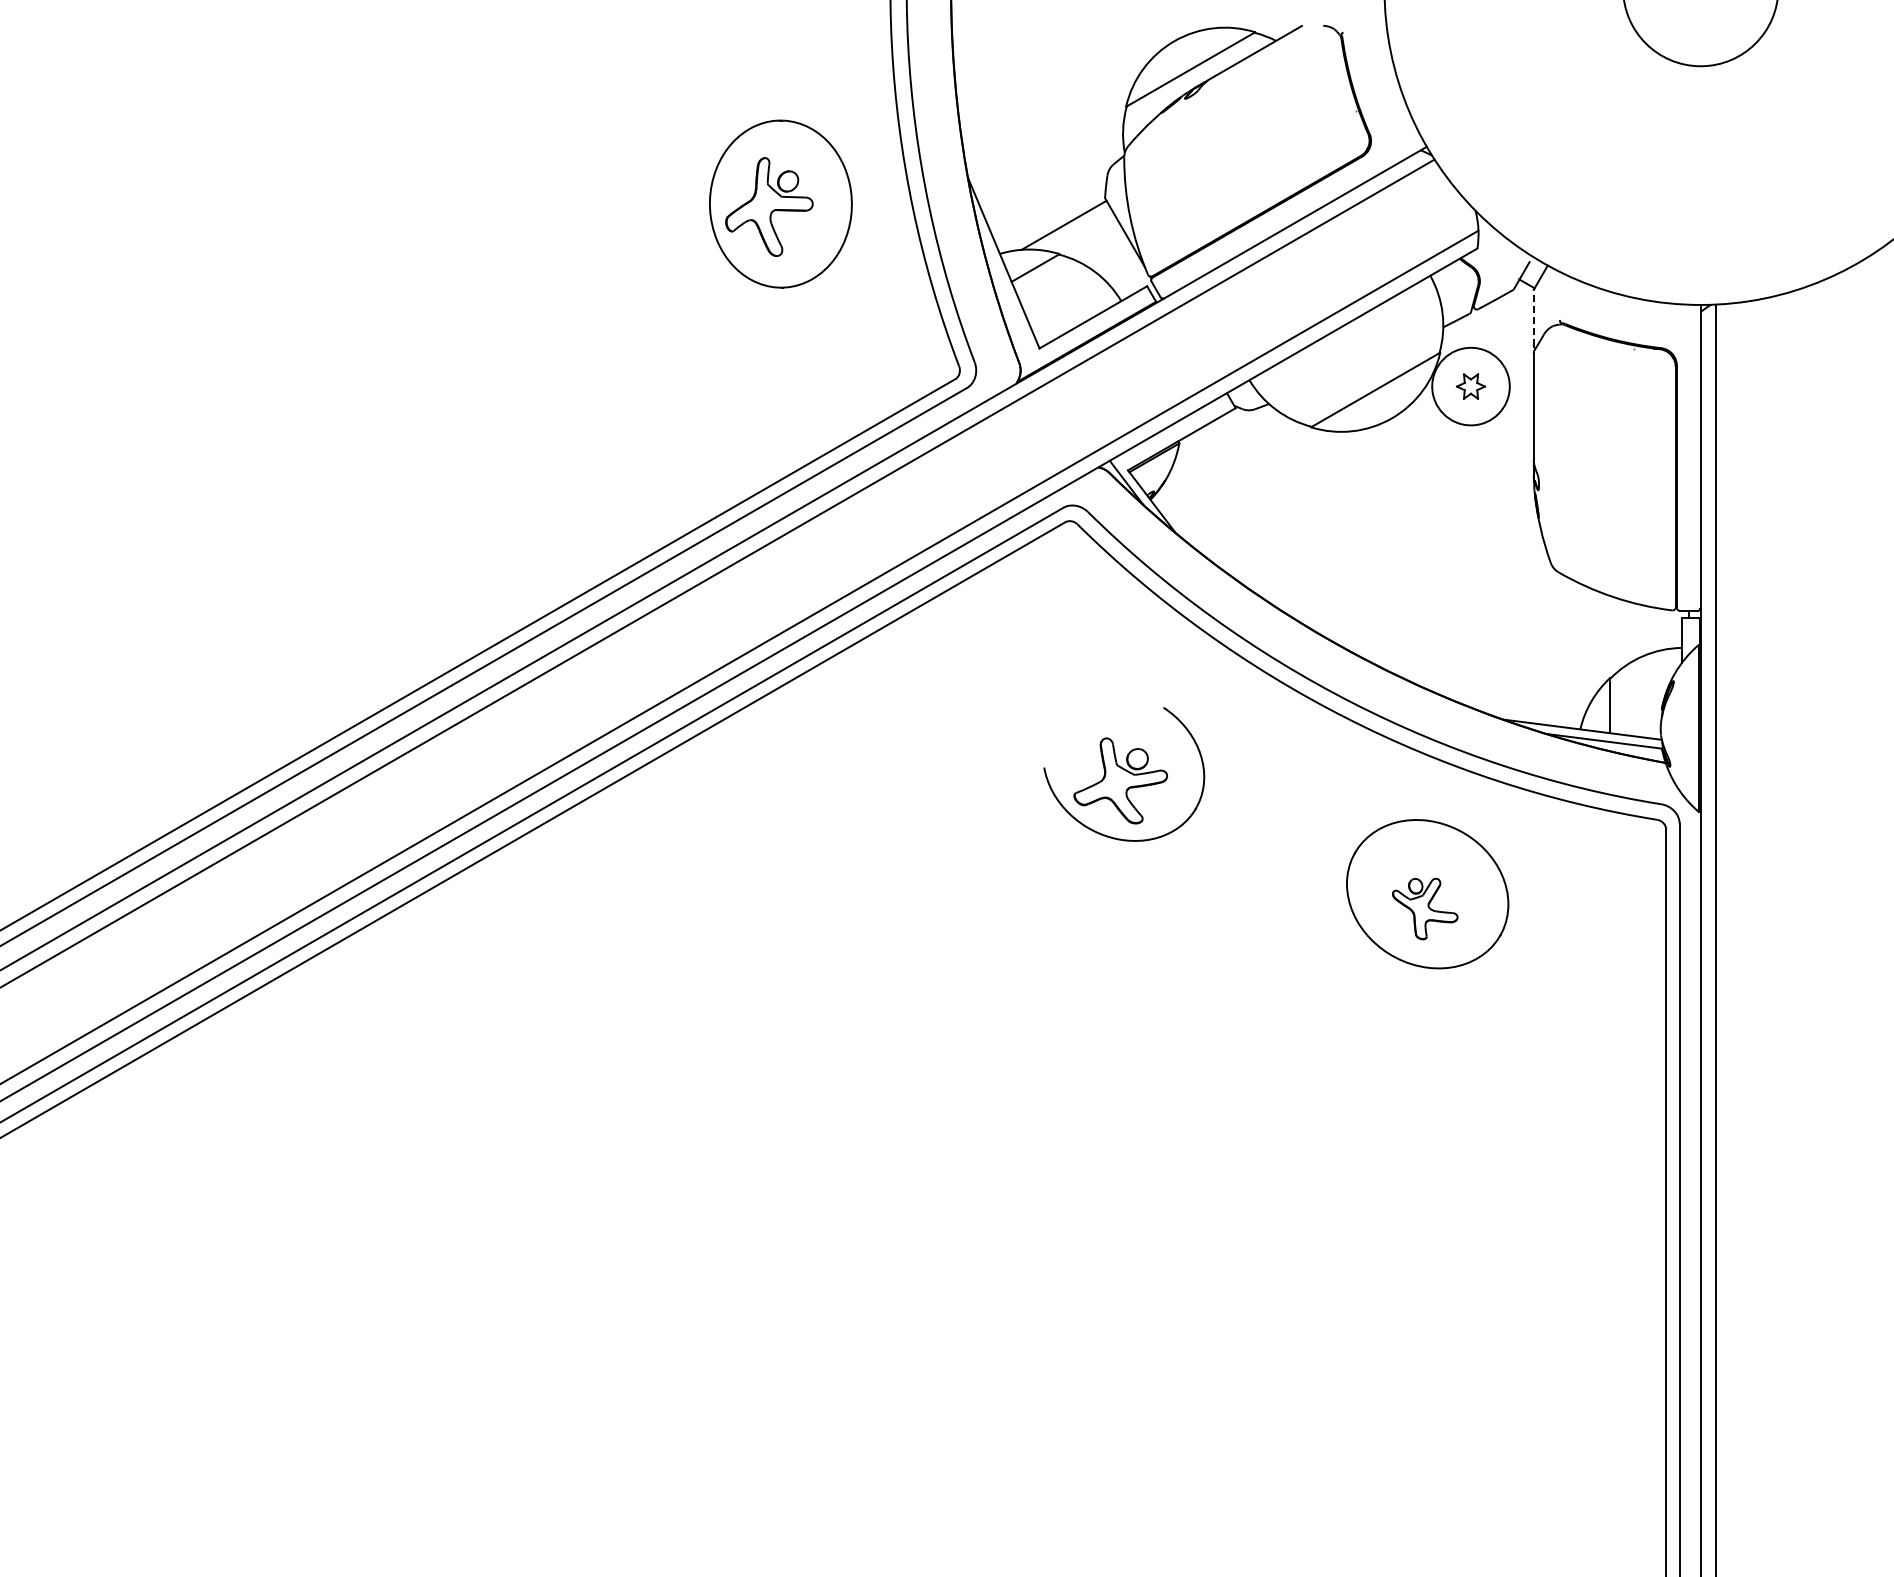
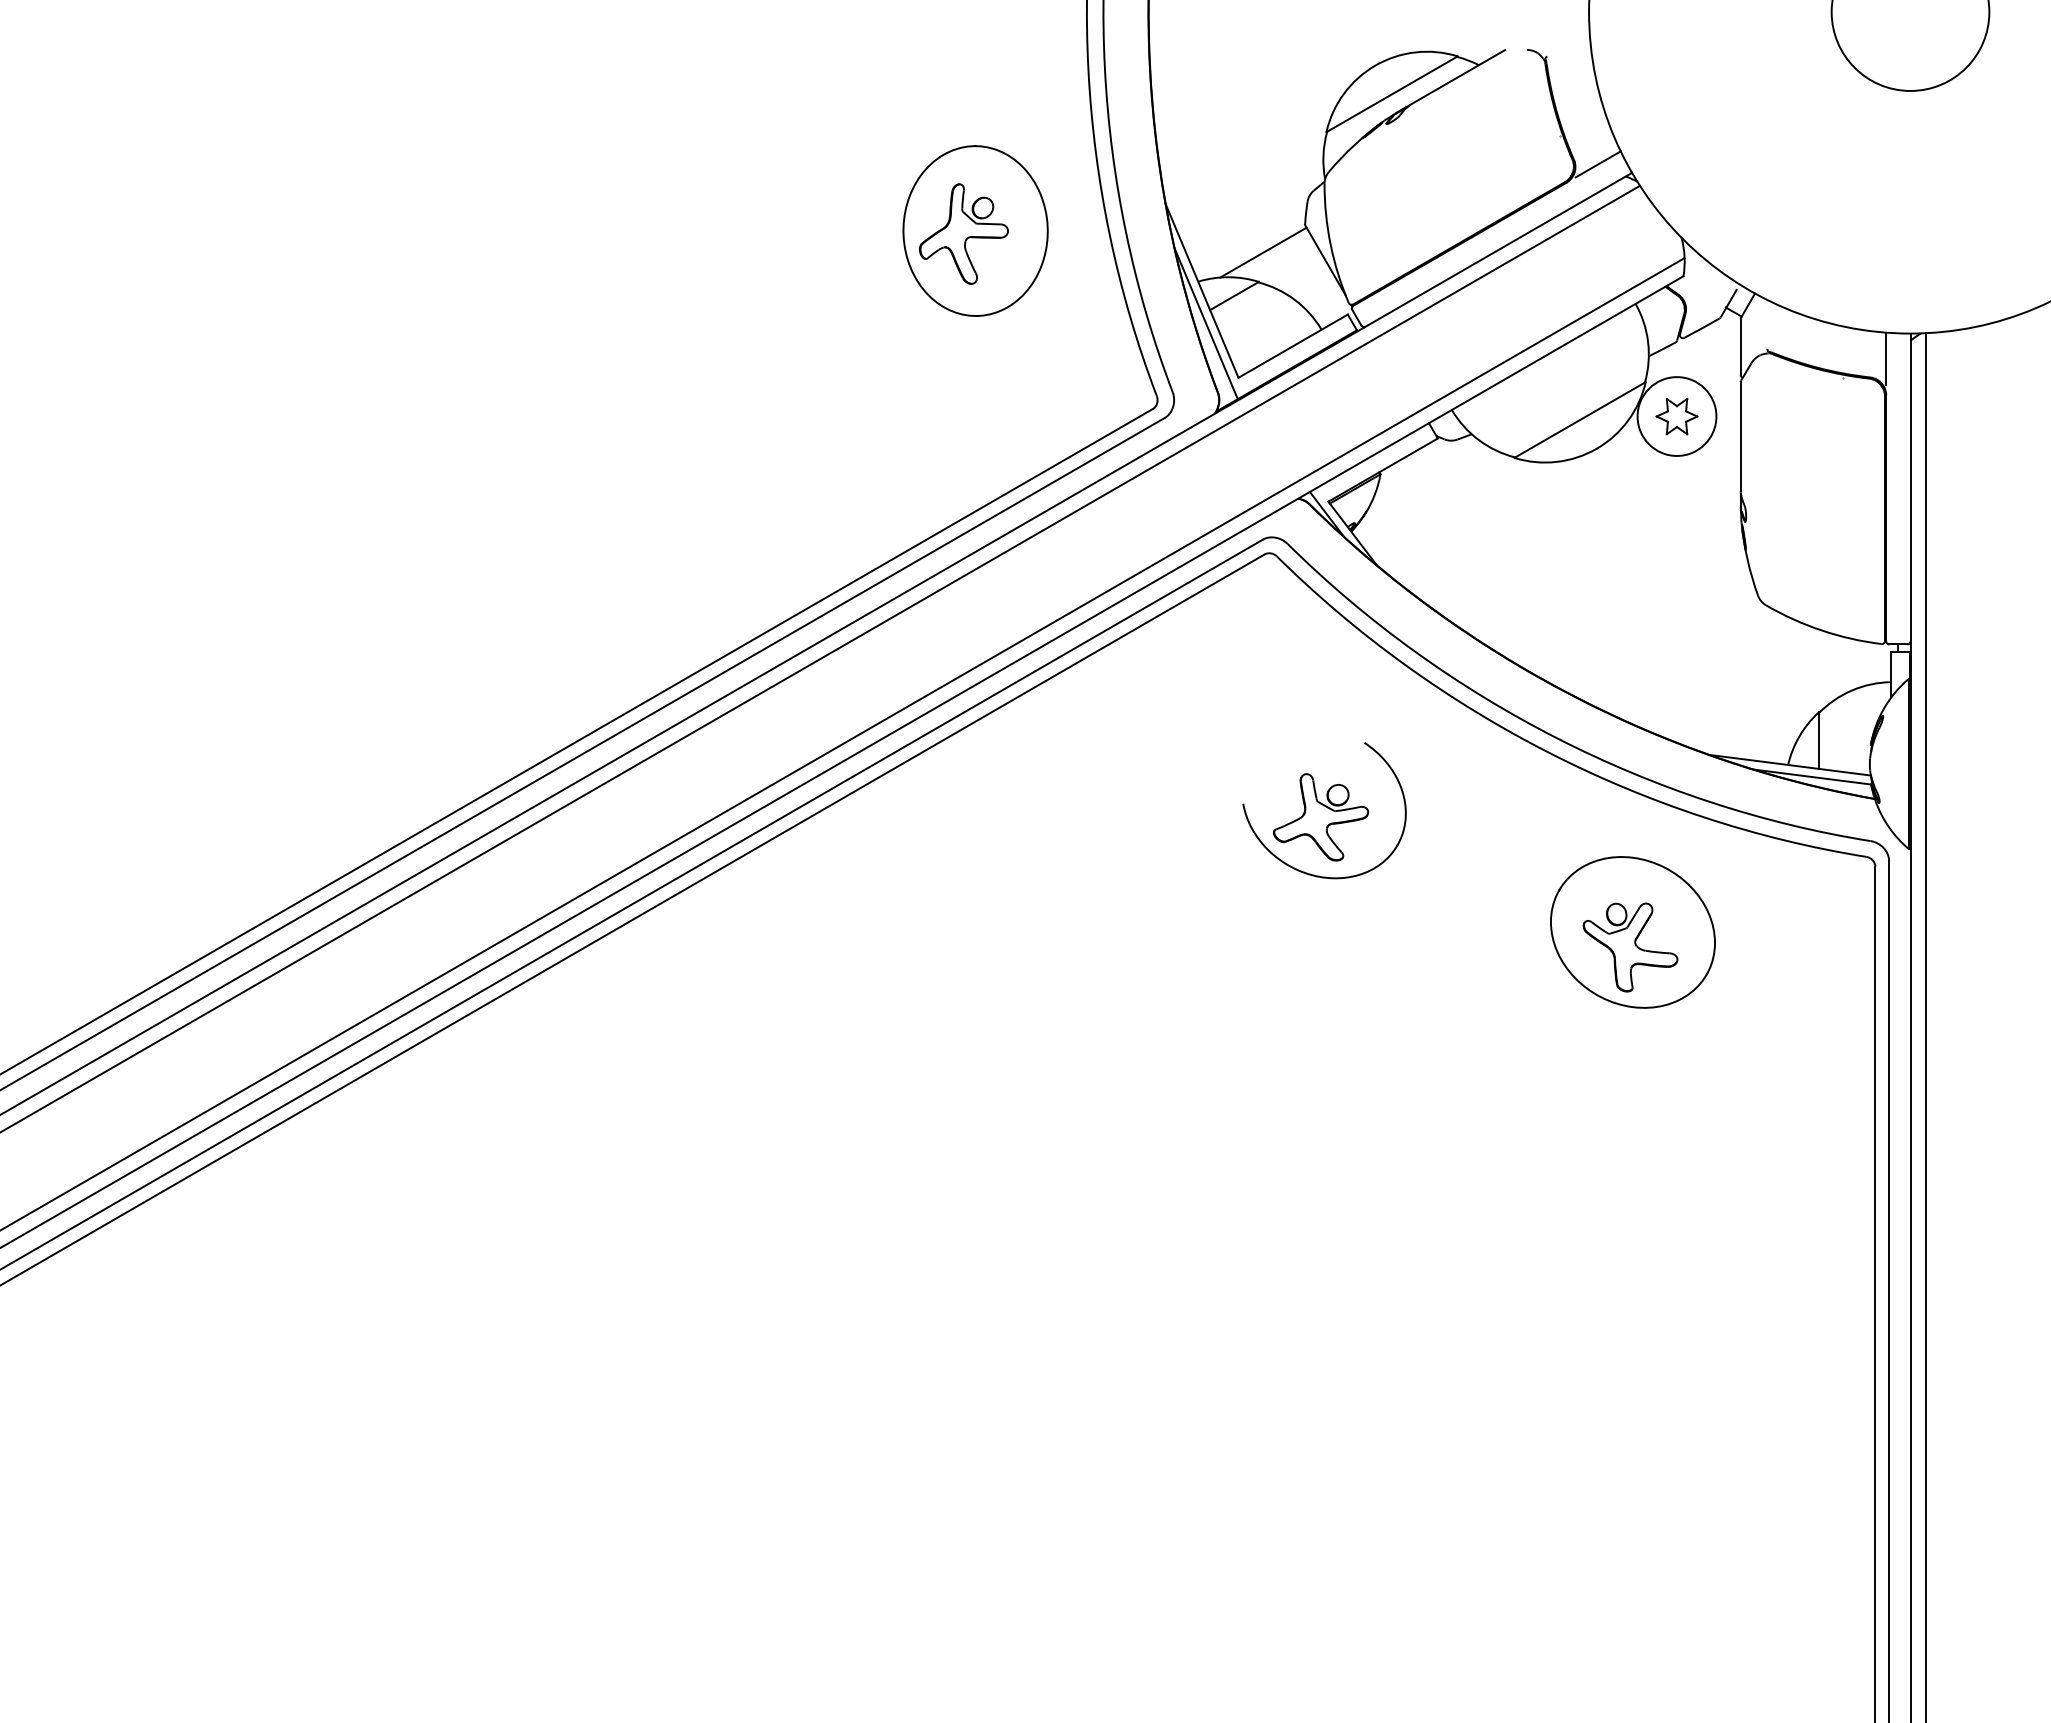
line: (1392, 138) -> (1597, 164), added
line: (1007, 295) -> (1205, 323), added
line: (1533, 318) -> (1740, 347), dashed -> solid
line: (1677, 329) -> (1886, 358), added
part: (1470, 386) -> (1676, 416), size x1.43
part: (1425, 909) -> (1630, 947), size x1.43

